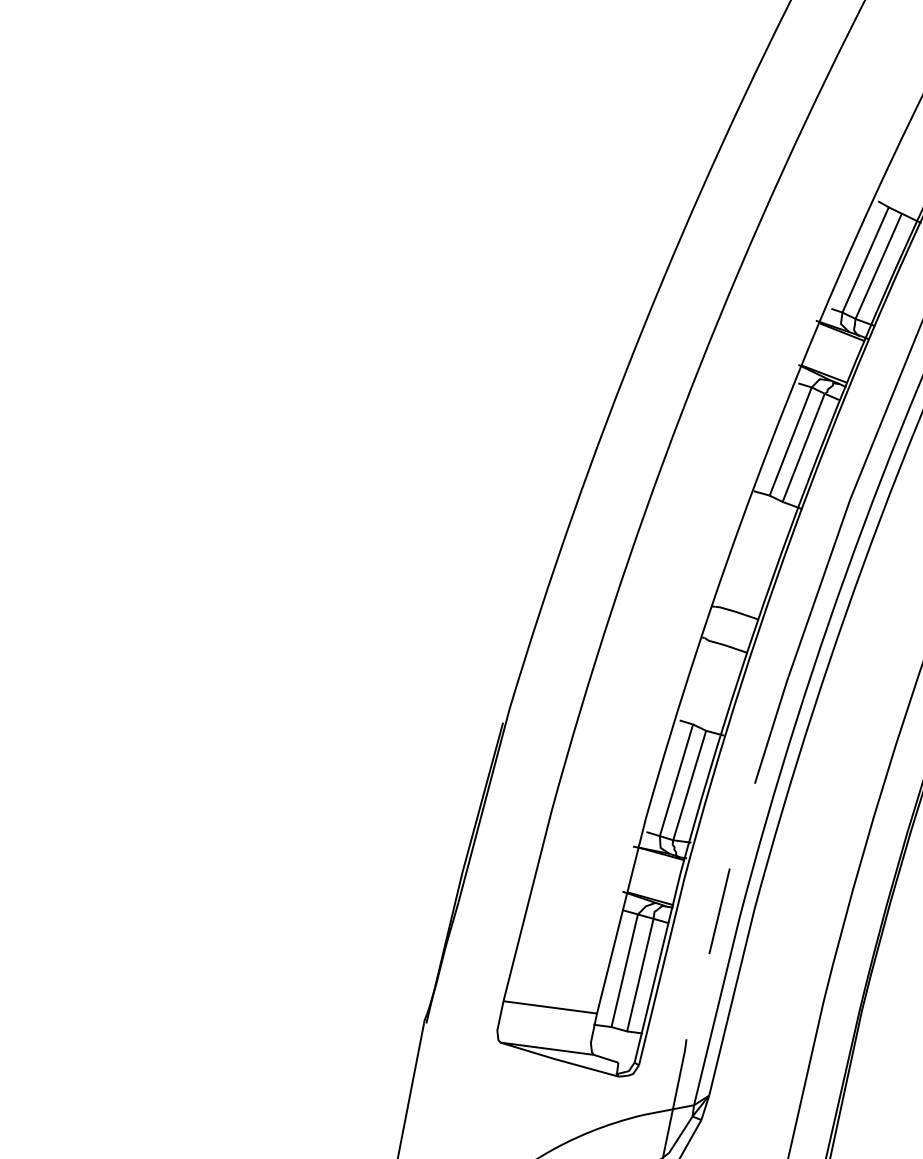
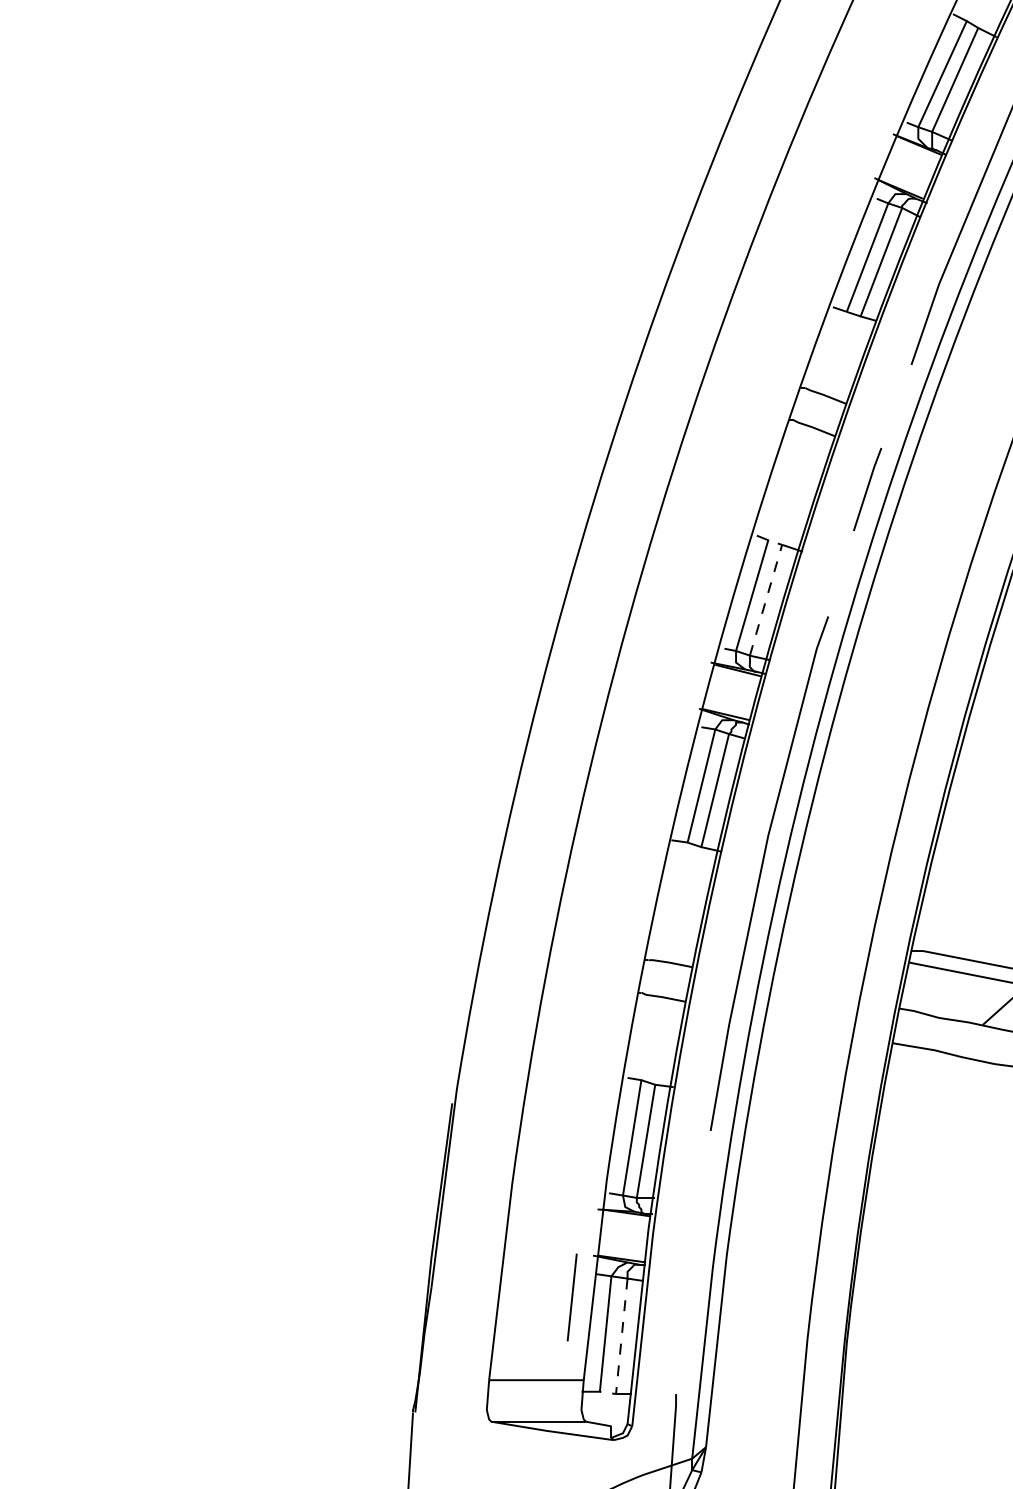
line: (882, 258) -> (768, 592), solid -> dashed
line: (718, 911) -> (571, 1297), moved
line: (637, 984) -> (620, 1345), solid -> dashed

